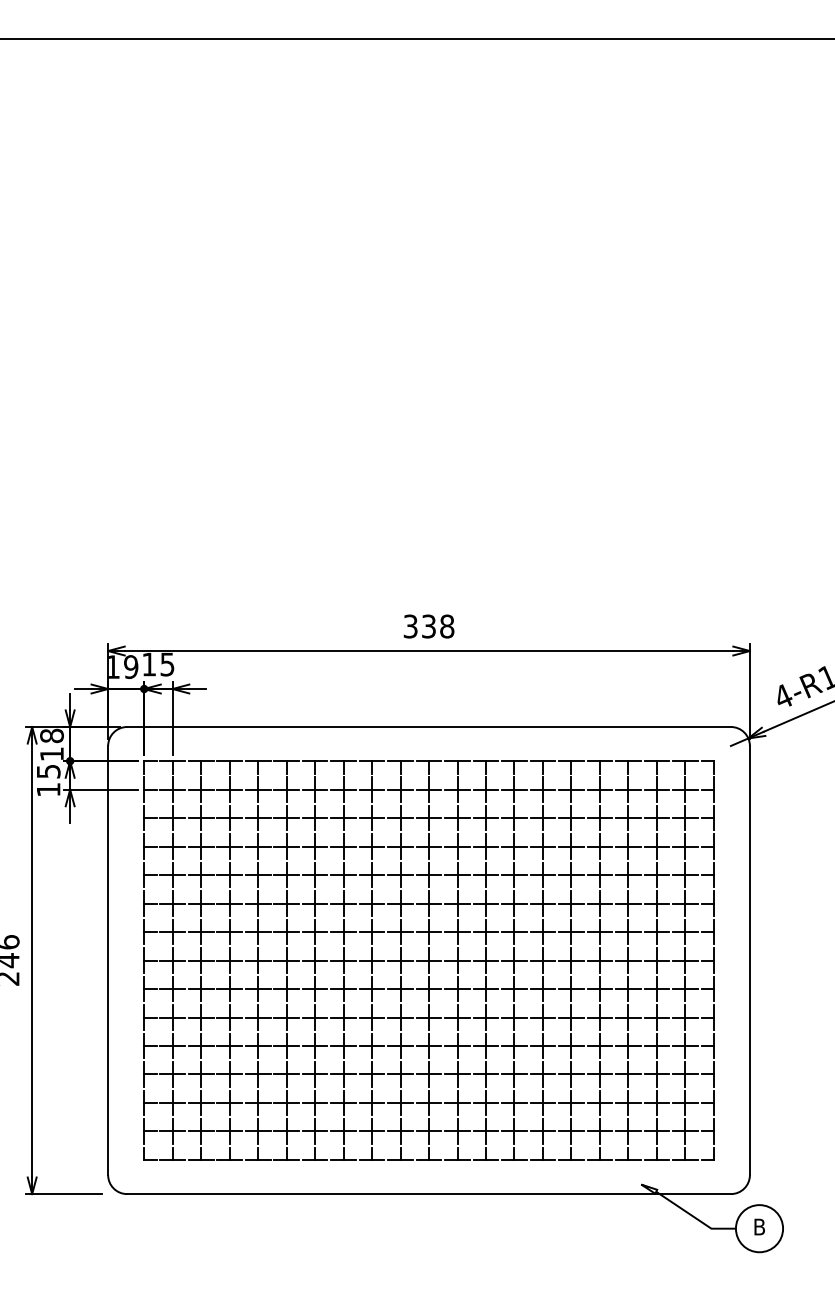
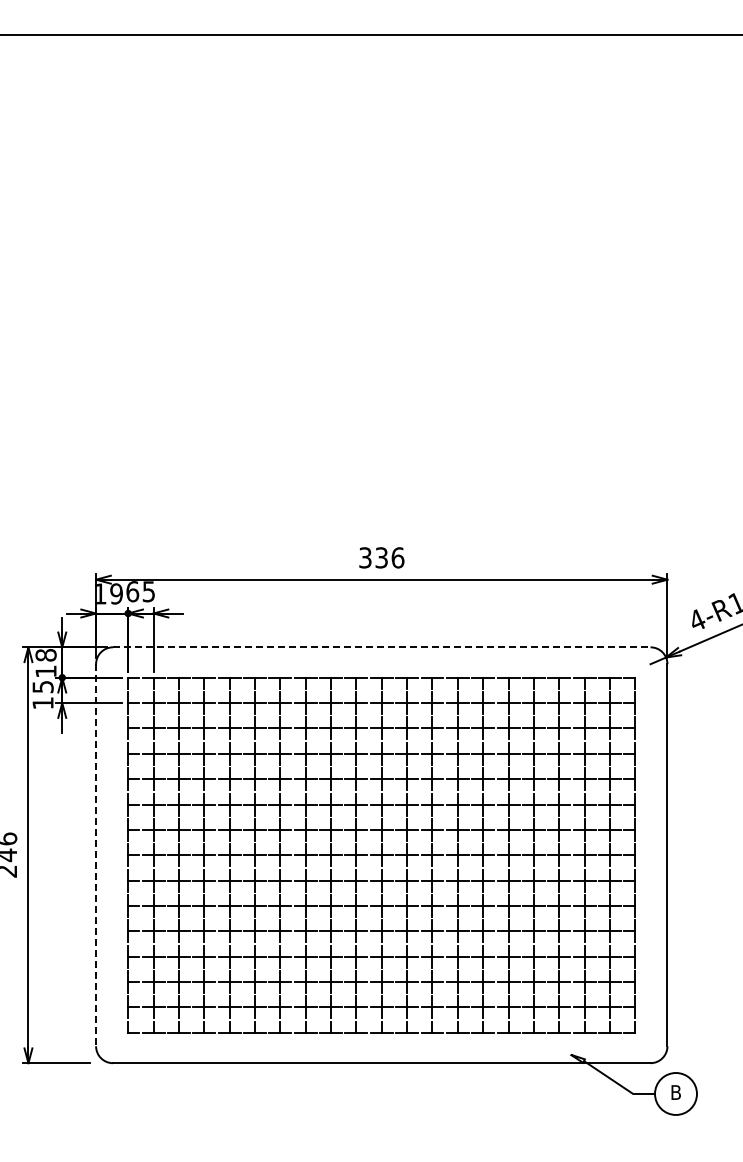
text: (446, 626) -> (397, 557), 338 -> 336
text: (149, 664) -> (132, 591), 15 -> 65
line: (428, 727) -> (381, 647), solid -> dashed
line: (108, 960) -> (96, 855), solid -> dashed

